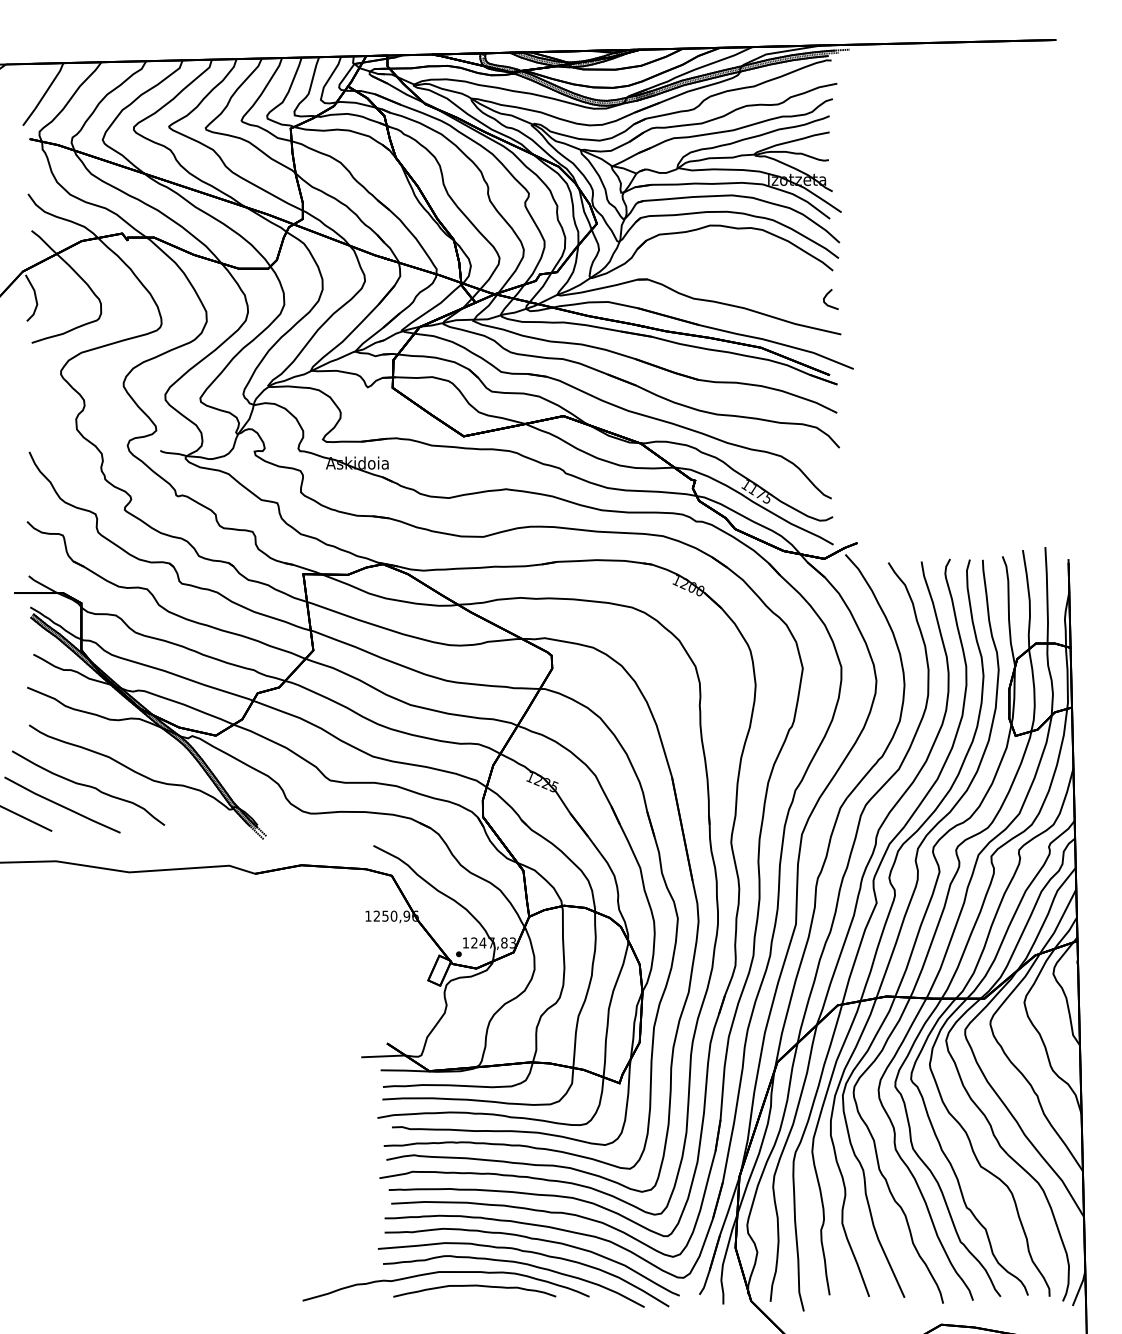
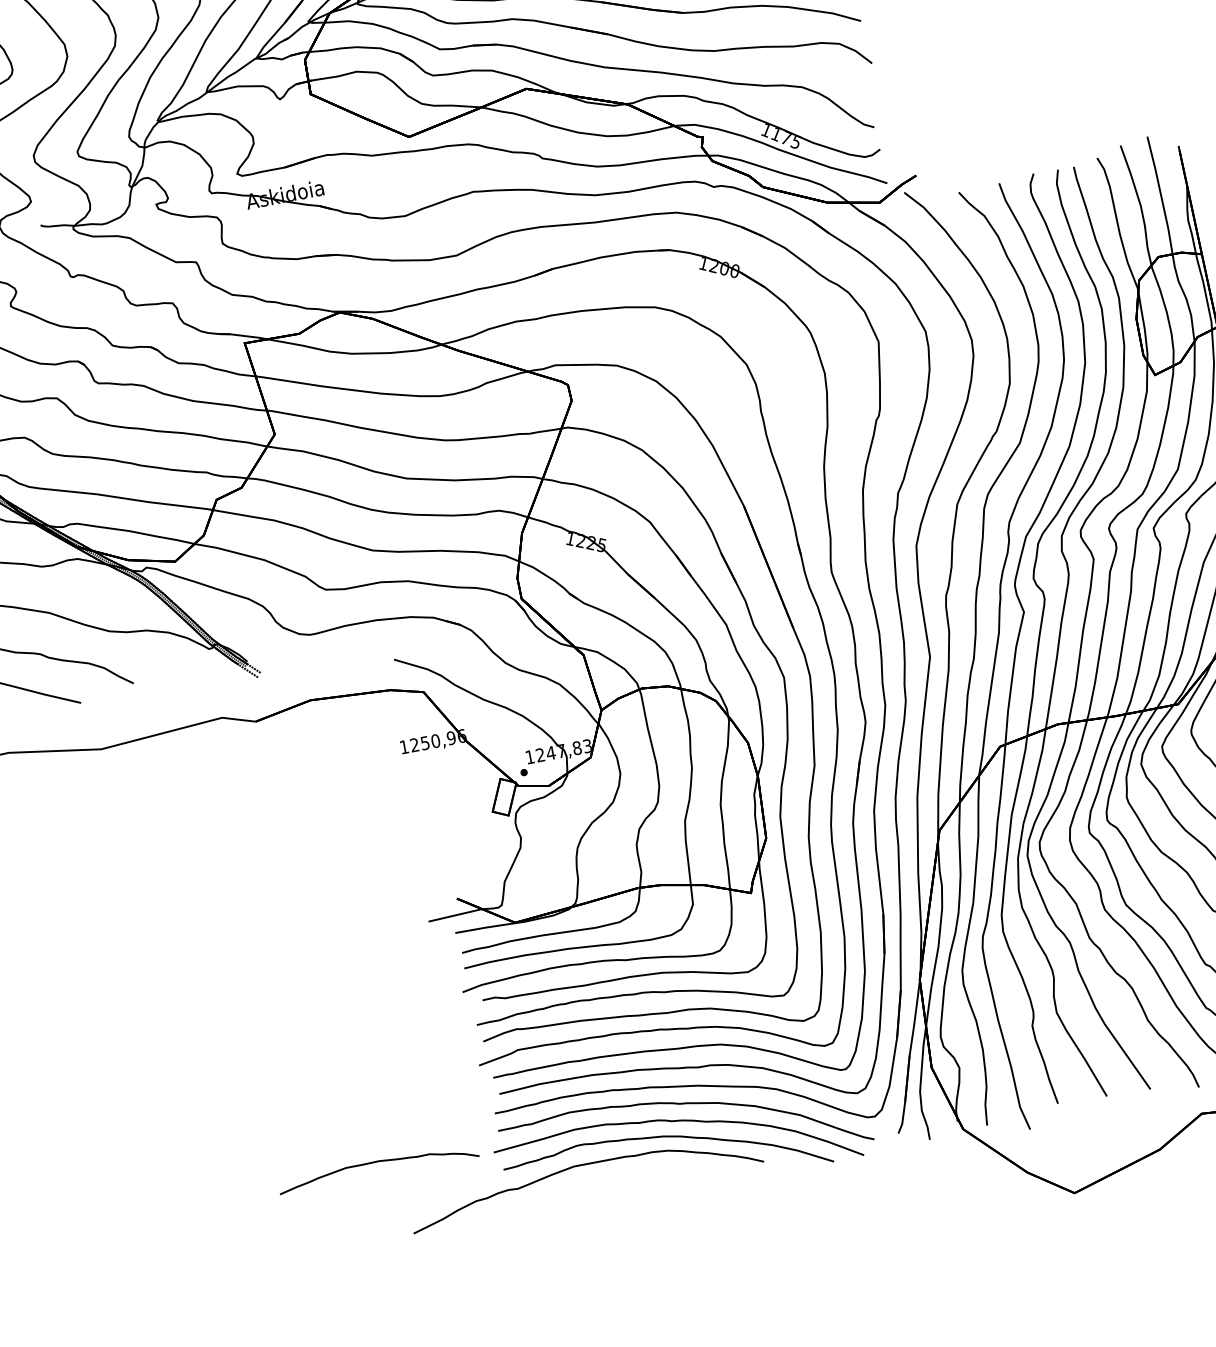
curve: (474, 1286) -> (377, 1162), moved

